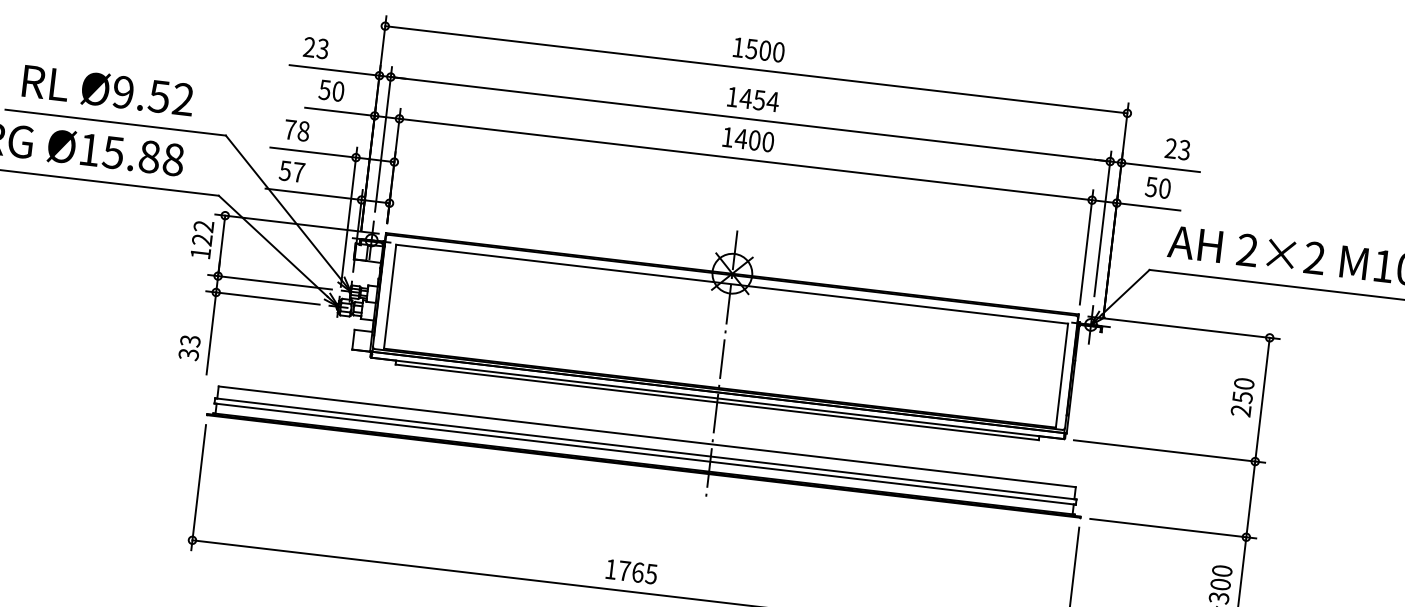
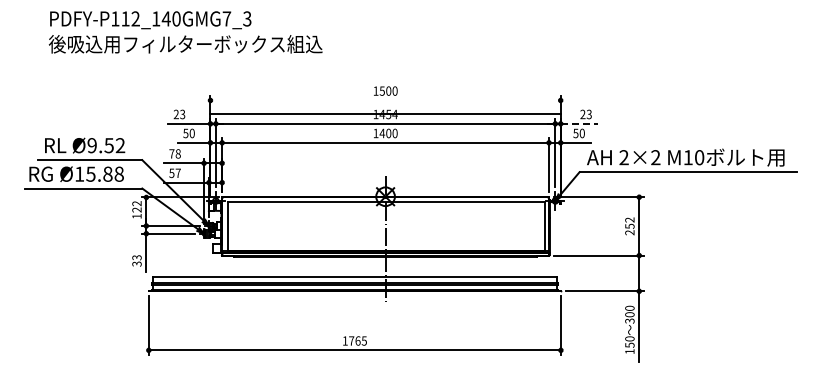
line: (756, 69) -> (385, 114), moved
line: (1161, 166) -> (579, 123), solid -> dashed
text: (1243, 382) -> (629, 219), 250 -> 252

